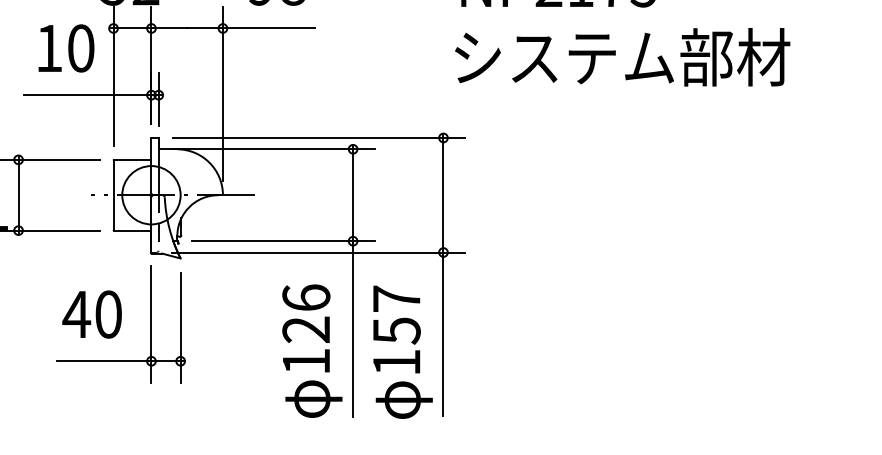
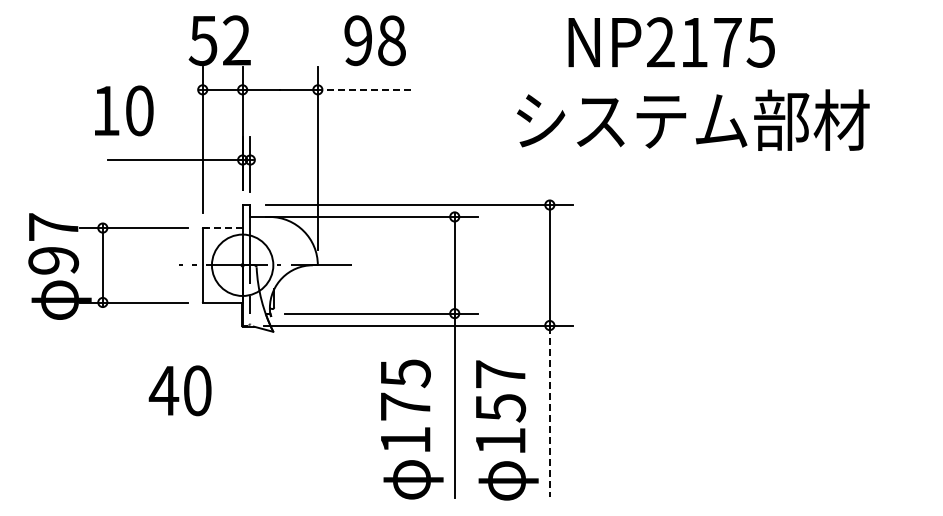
line: (269, 28) -> (366, 89), solid -> dashed
text: (66, 48) -> (124, 110), moved
text: (622, 56) -> (693, 119), moved
line: (133, 160) -> (223, 228), solid -> dashed
text: (306, 313) -> (405, 389), 126 -> 175
part: (151, 324) -> (242, 401), removed
line: (443, 335) -> (549, 412), solid -> dashed

